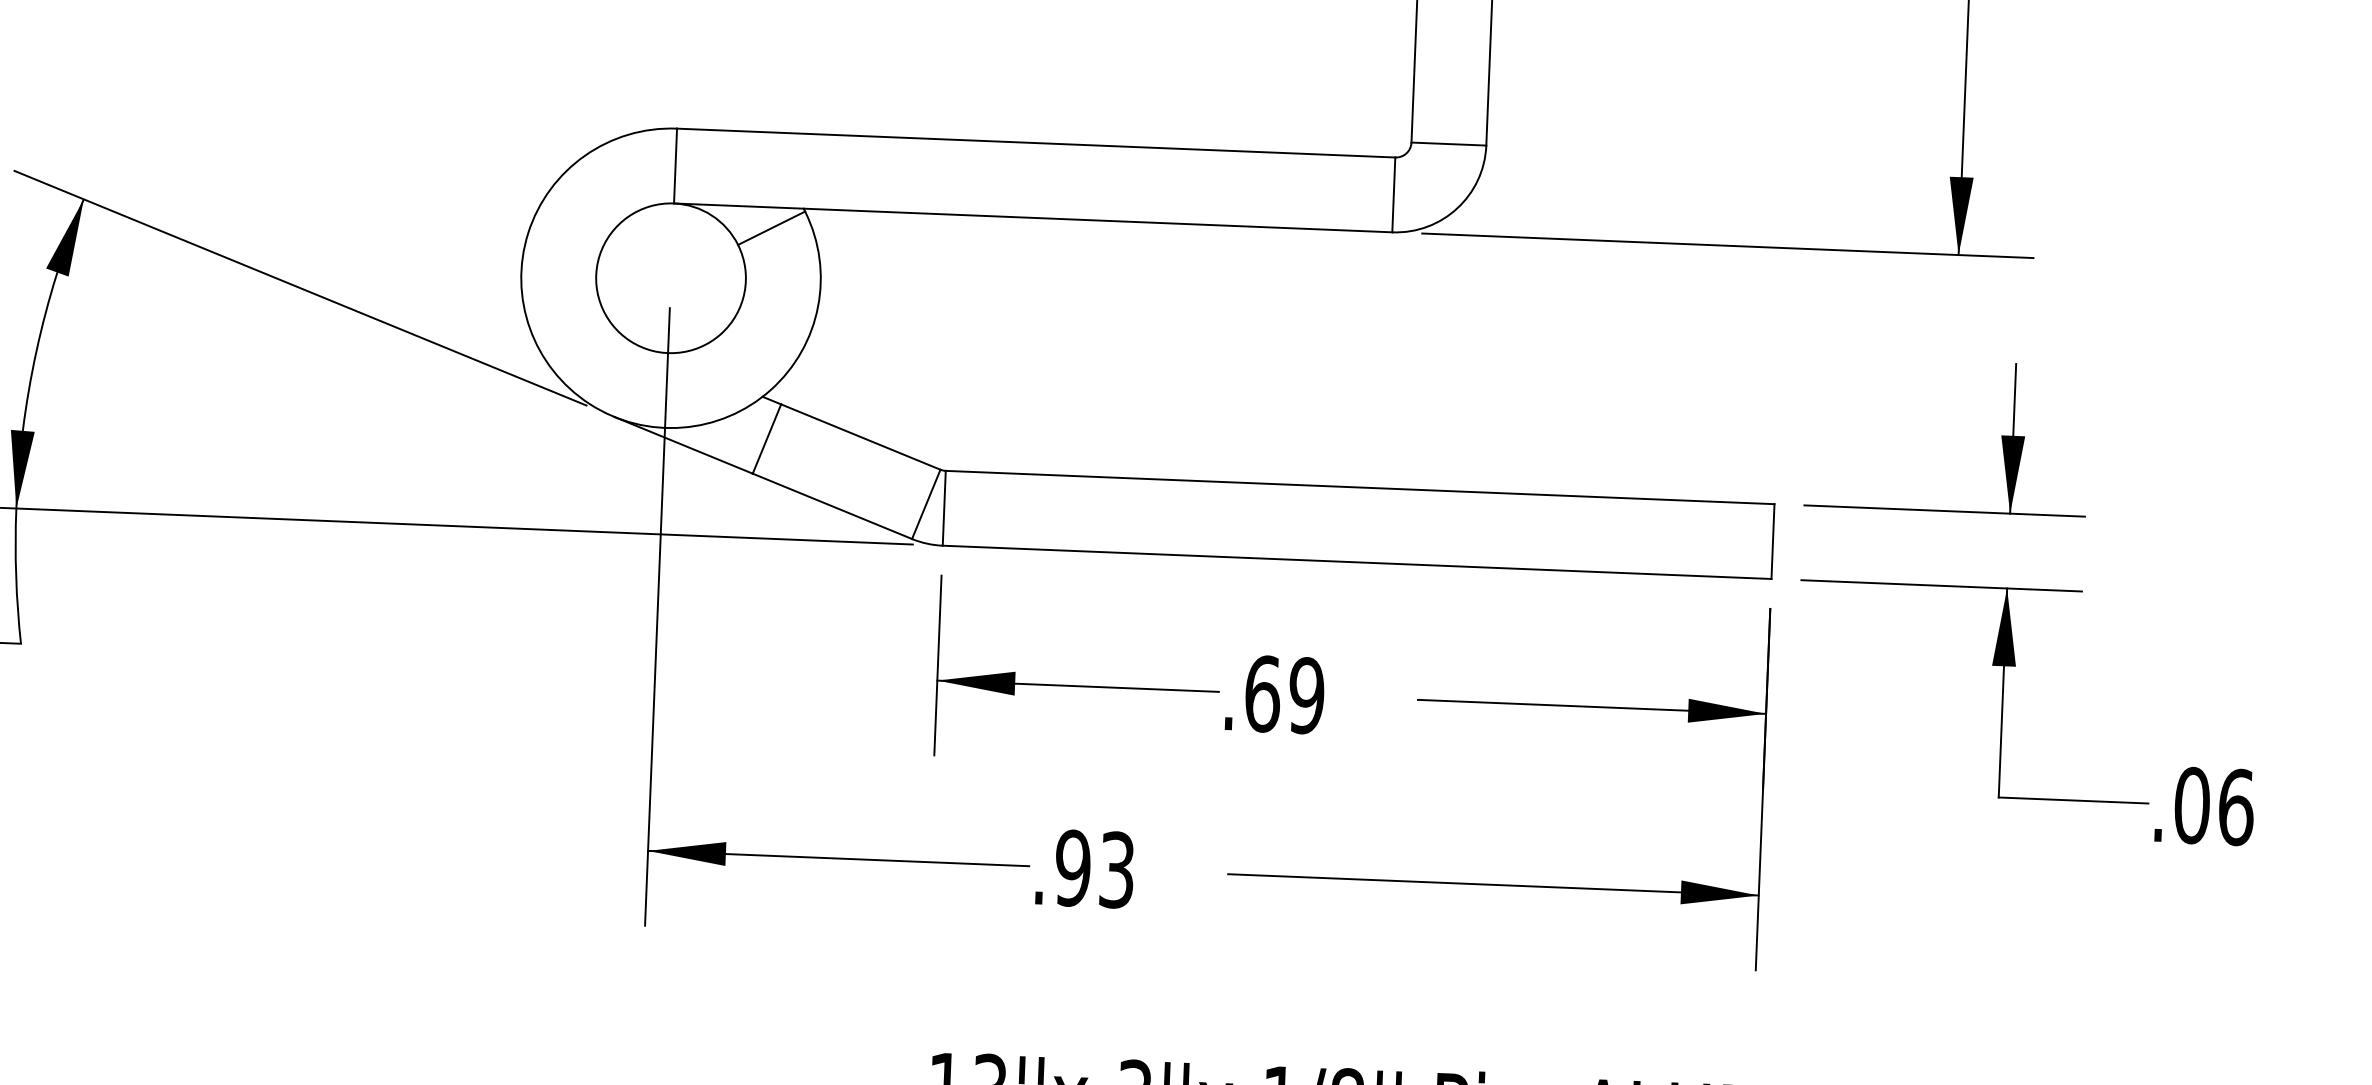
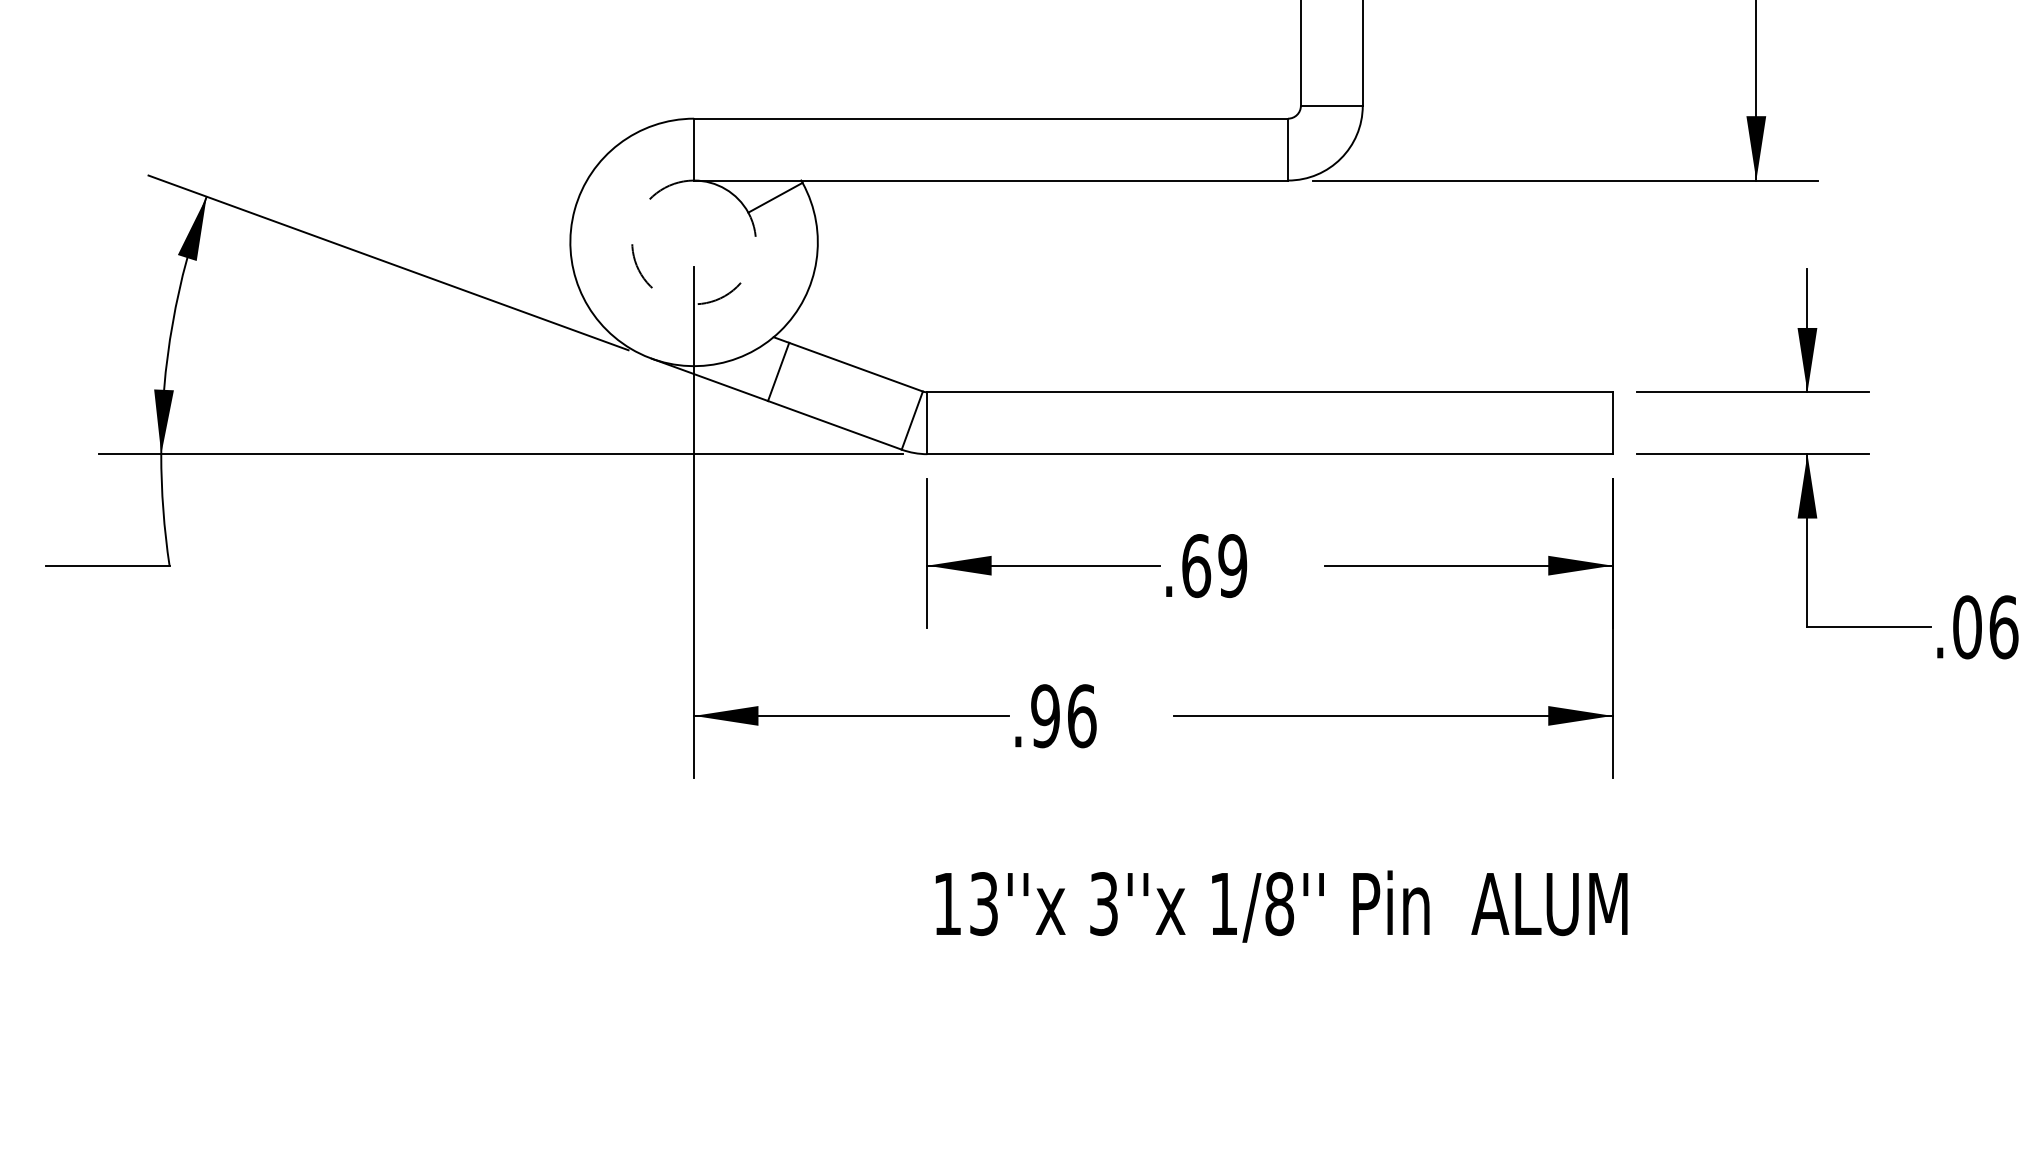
arc: (630, 340) -> (662, 295), solid -> dashed
text: (1117, 870) -> (1082, 716), .93 -> .96

